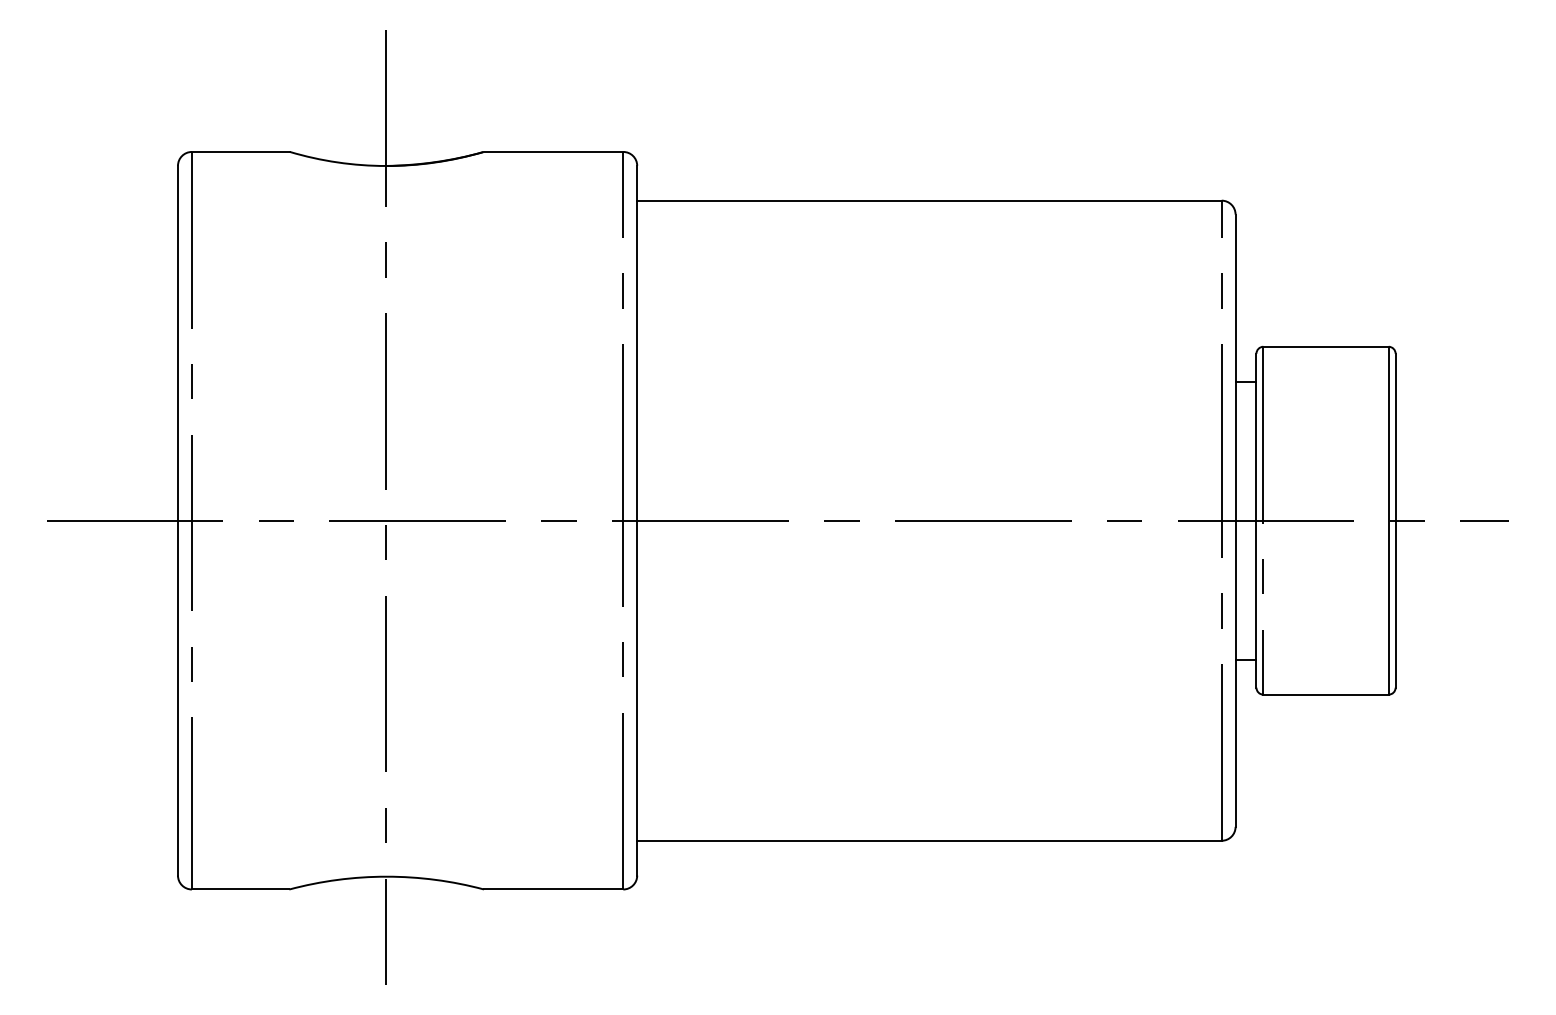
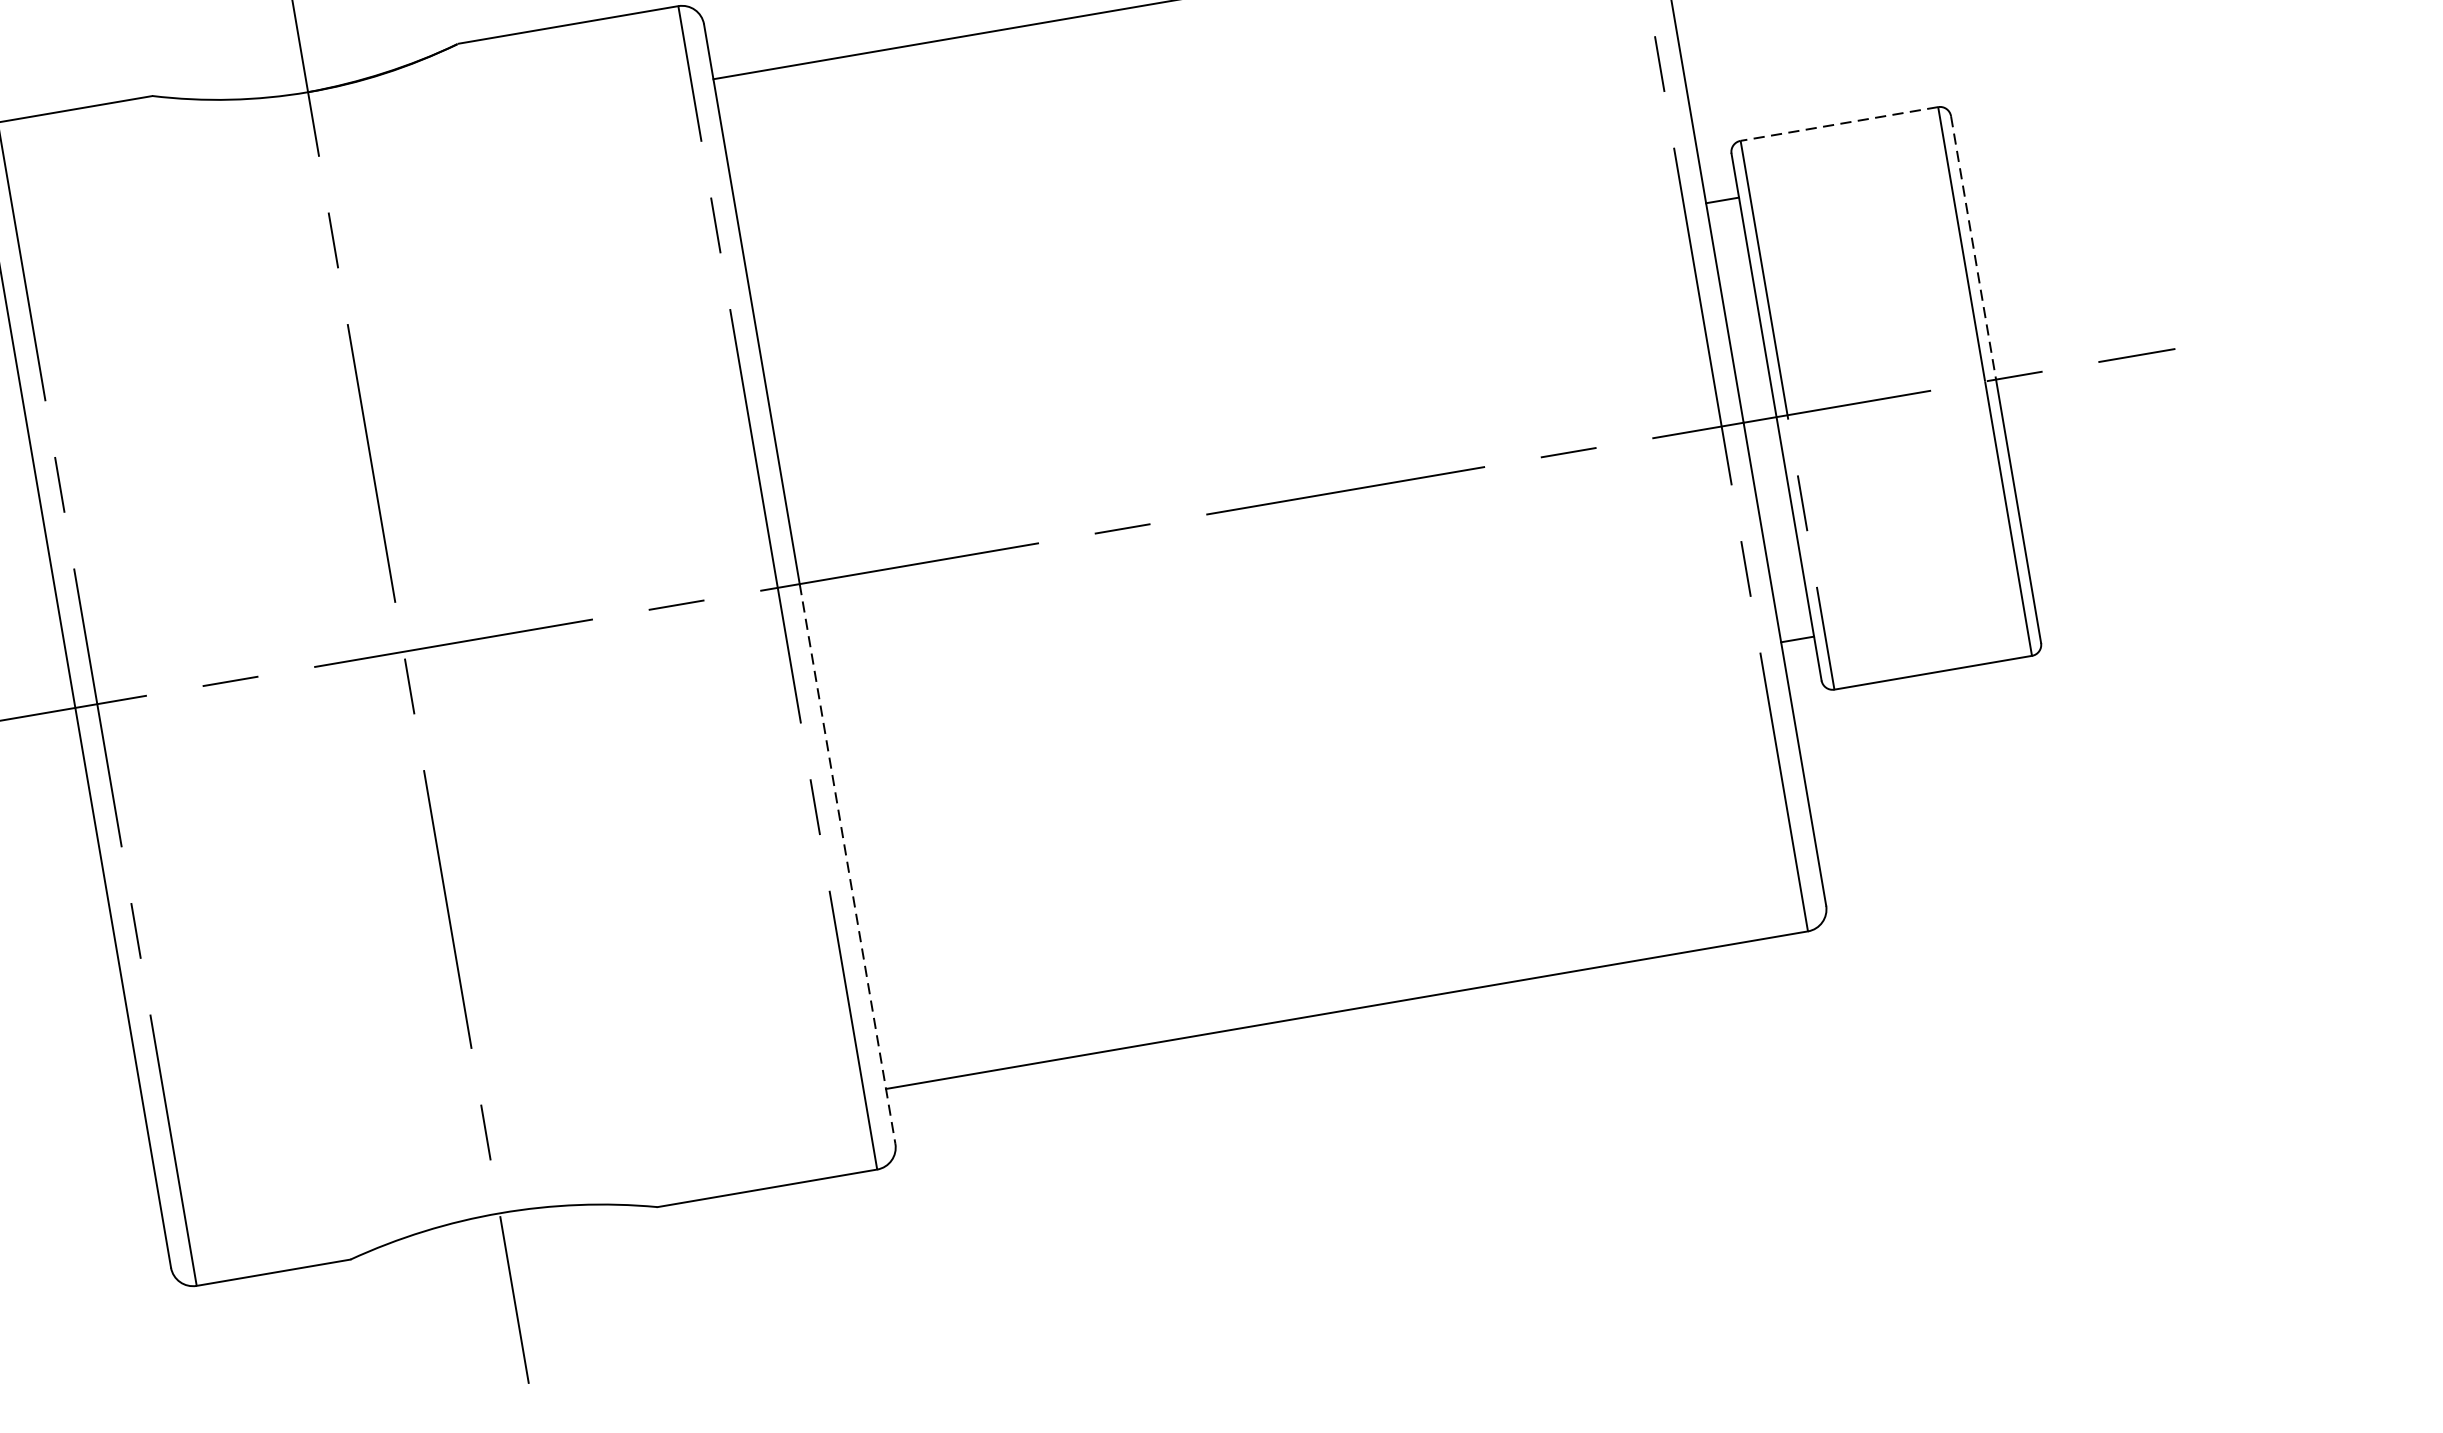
line: (1326, 346) -> (1840, 123), solid -> dashed
line: (1395, 437) -> (1973, 248), solid -> dashed
line: (637, 698) -> (848, 864), solid -> dashed

